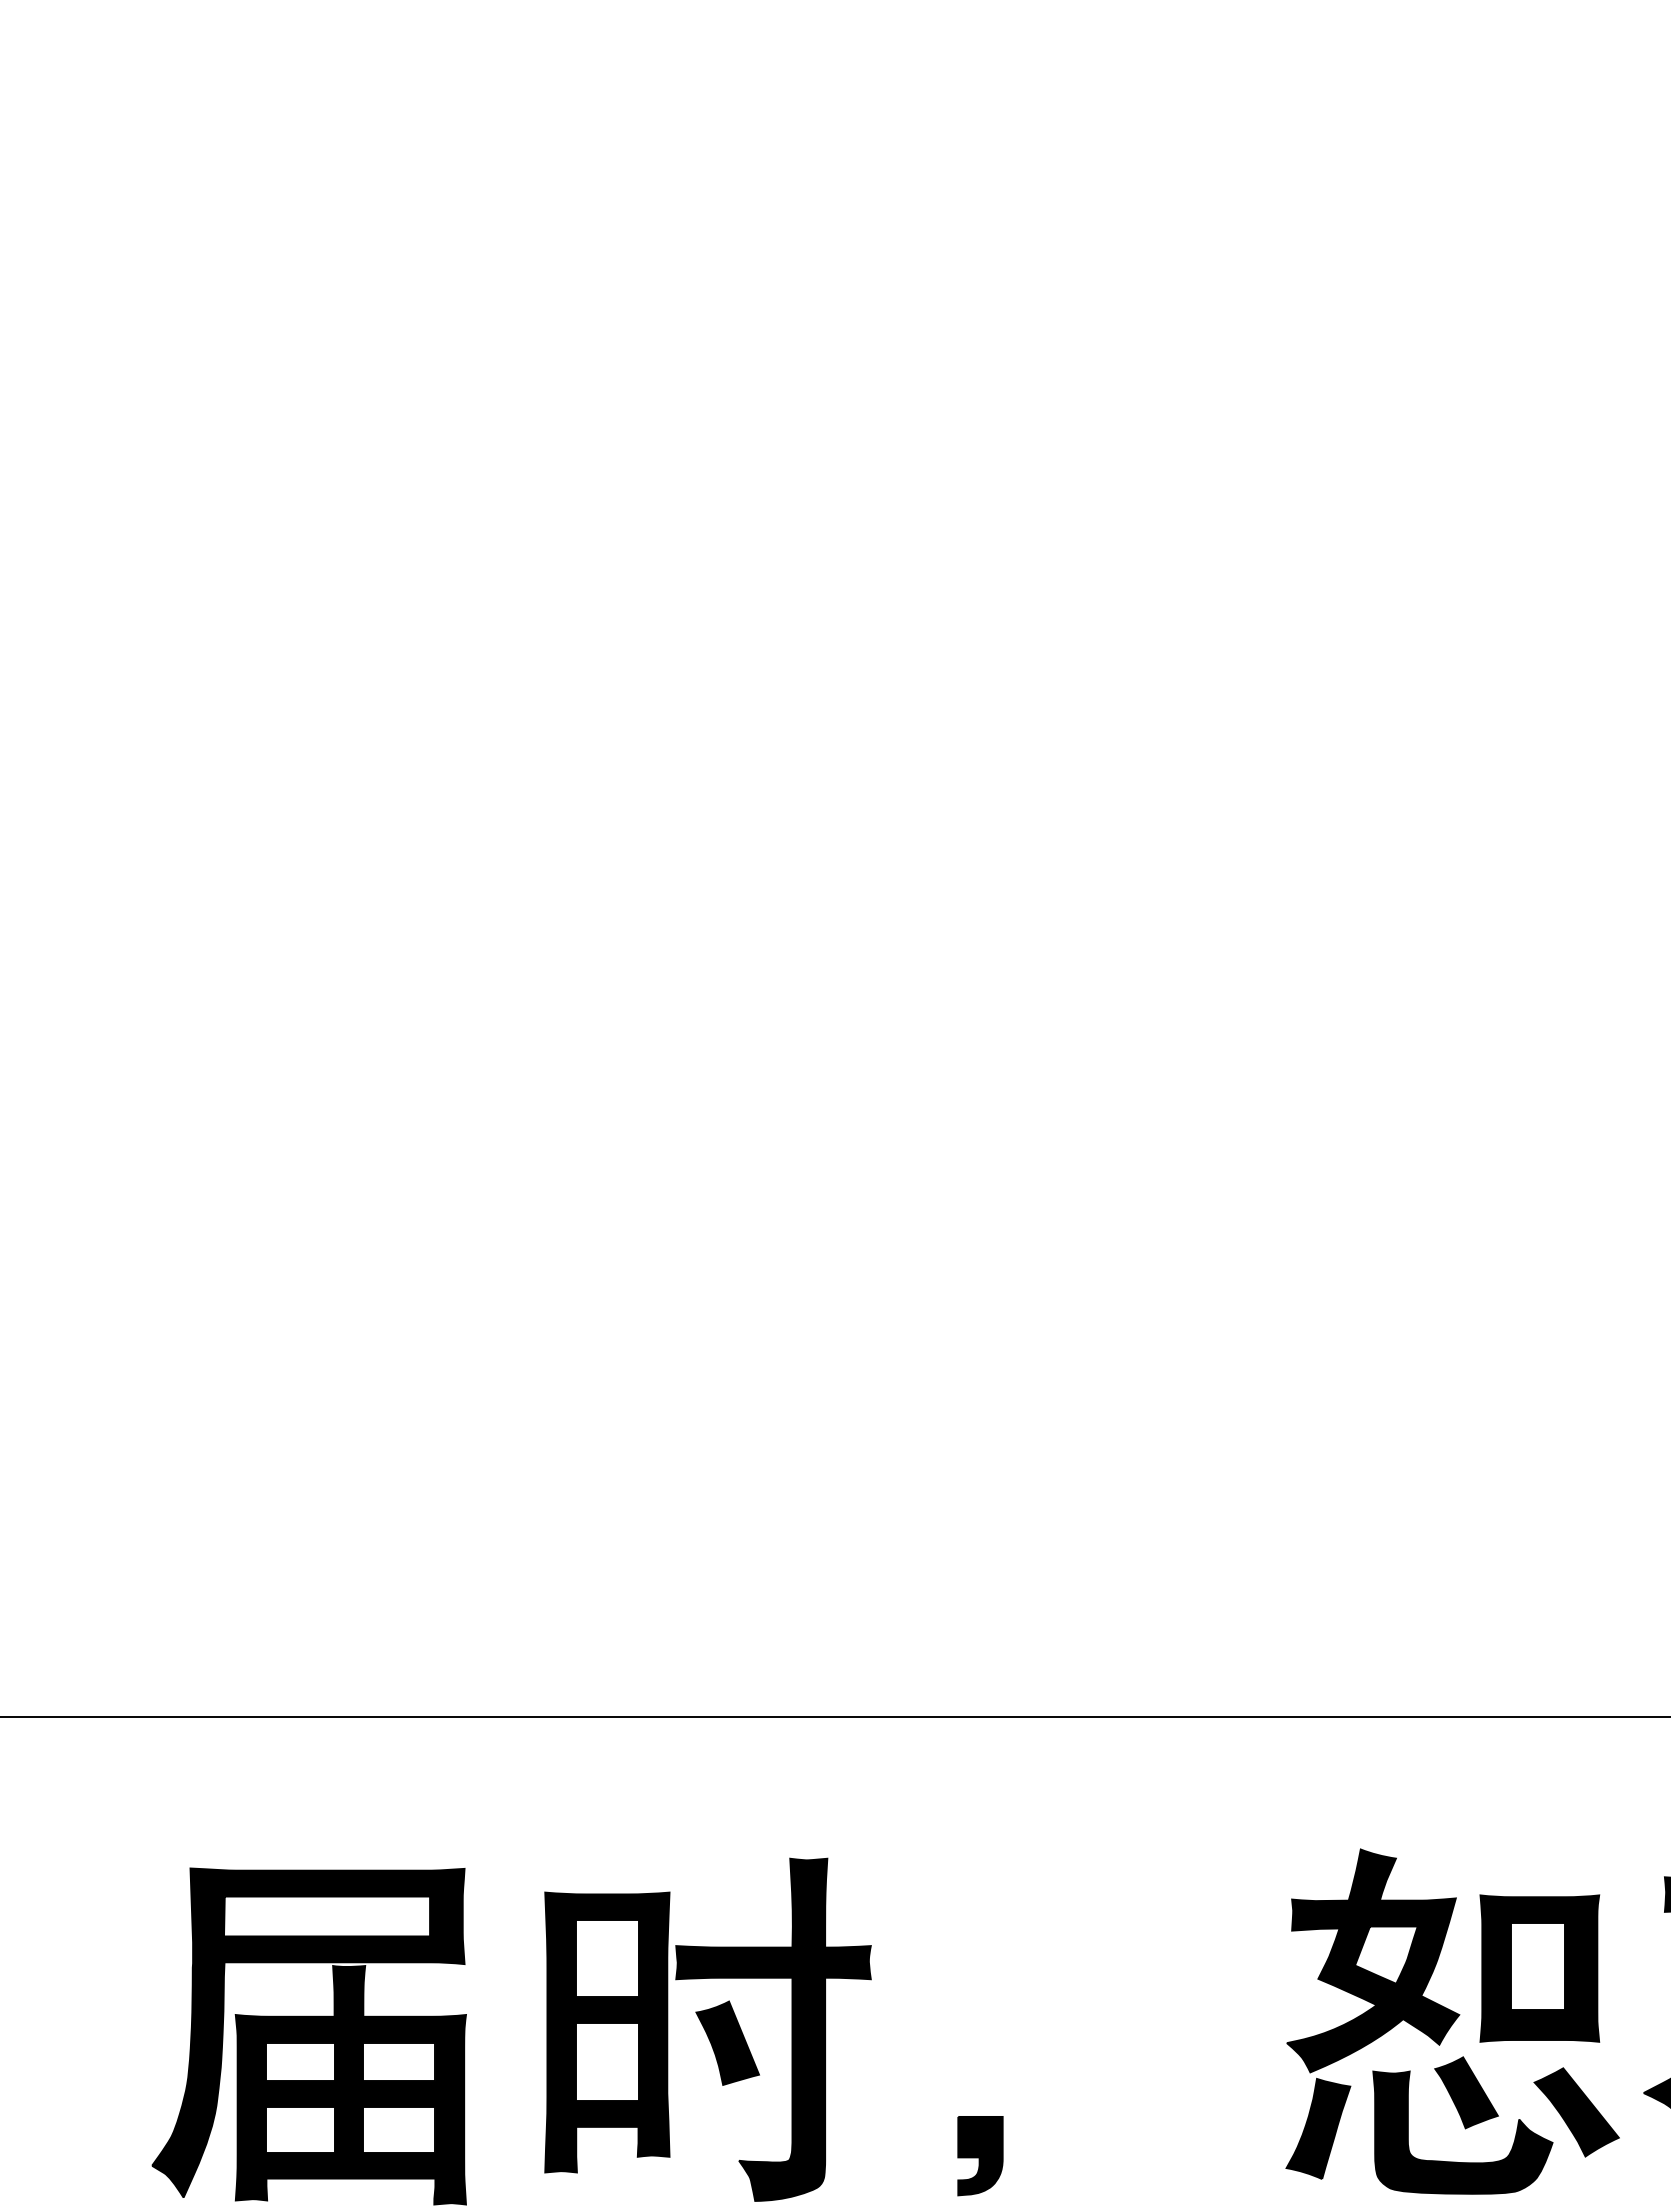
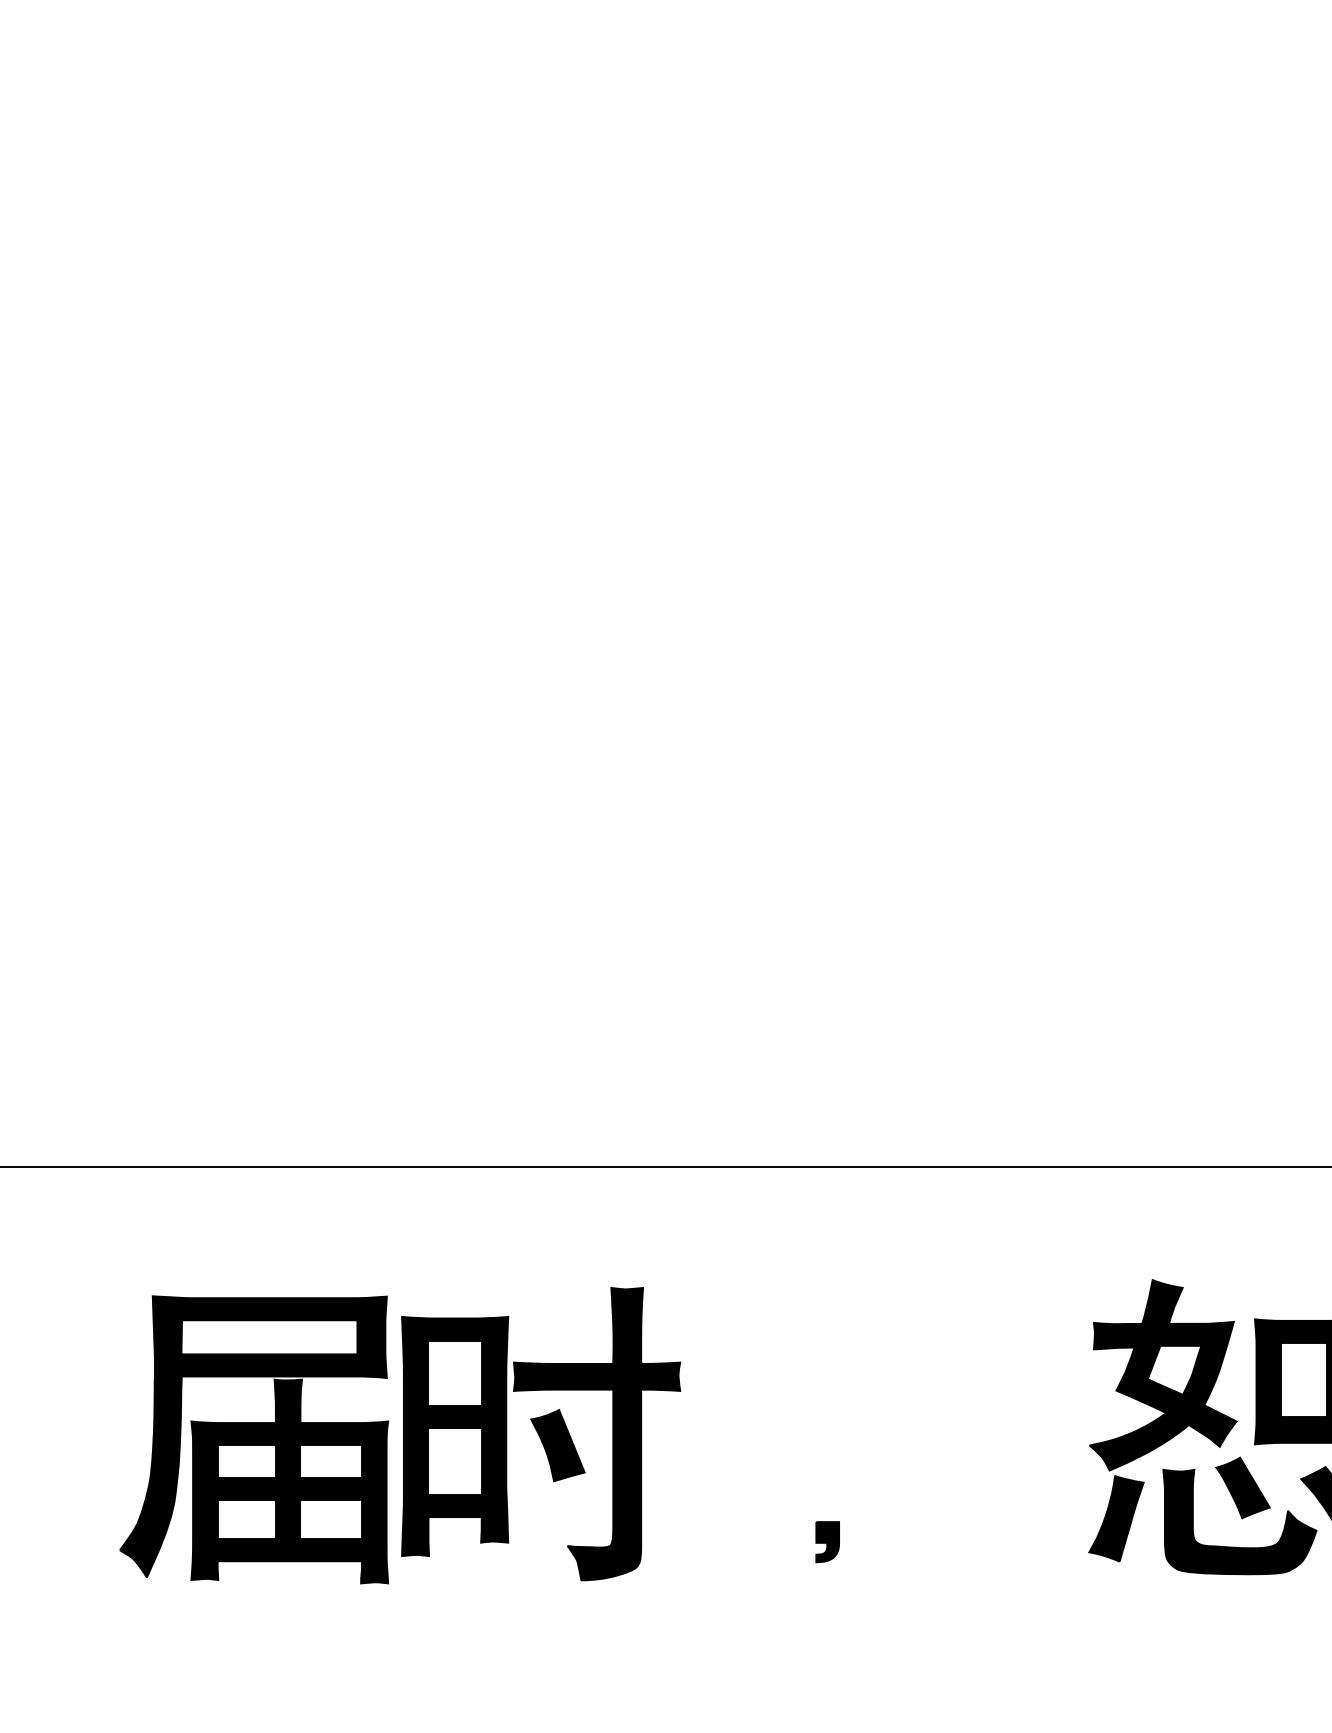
part: (707, 2029) -> (540, 1433), moved
part: (980, 2156) -> (827, 1542), size x0.6

